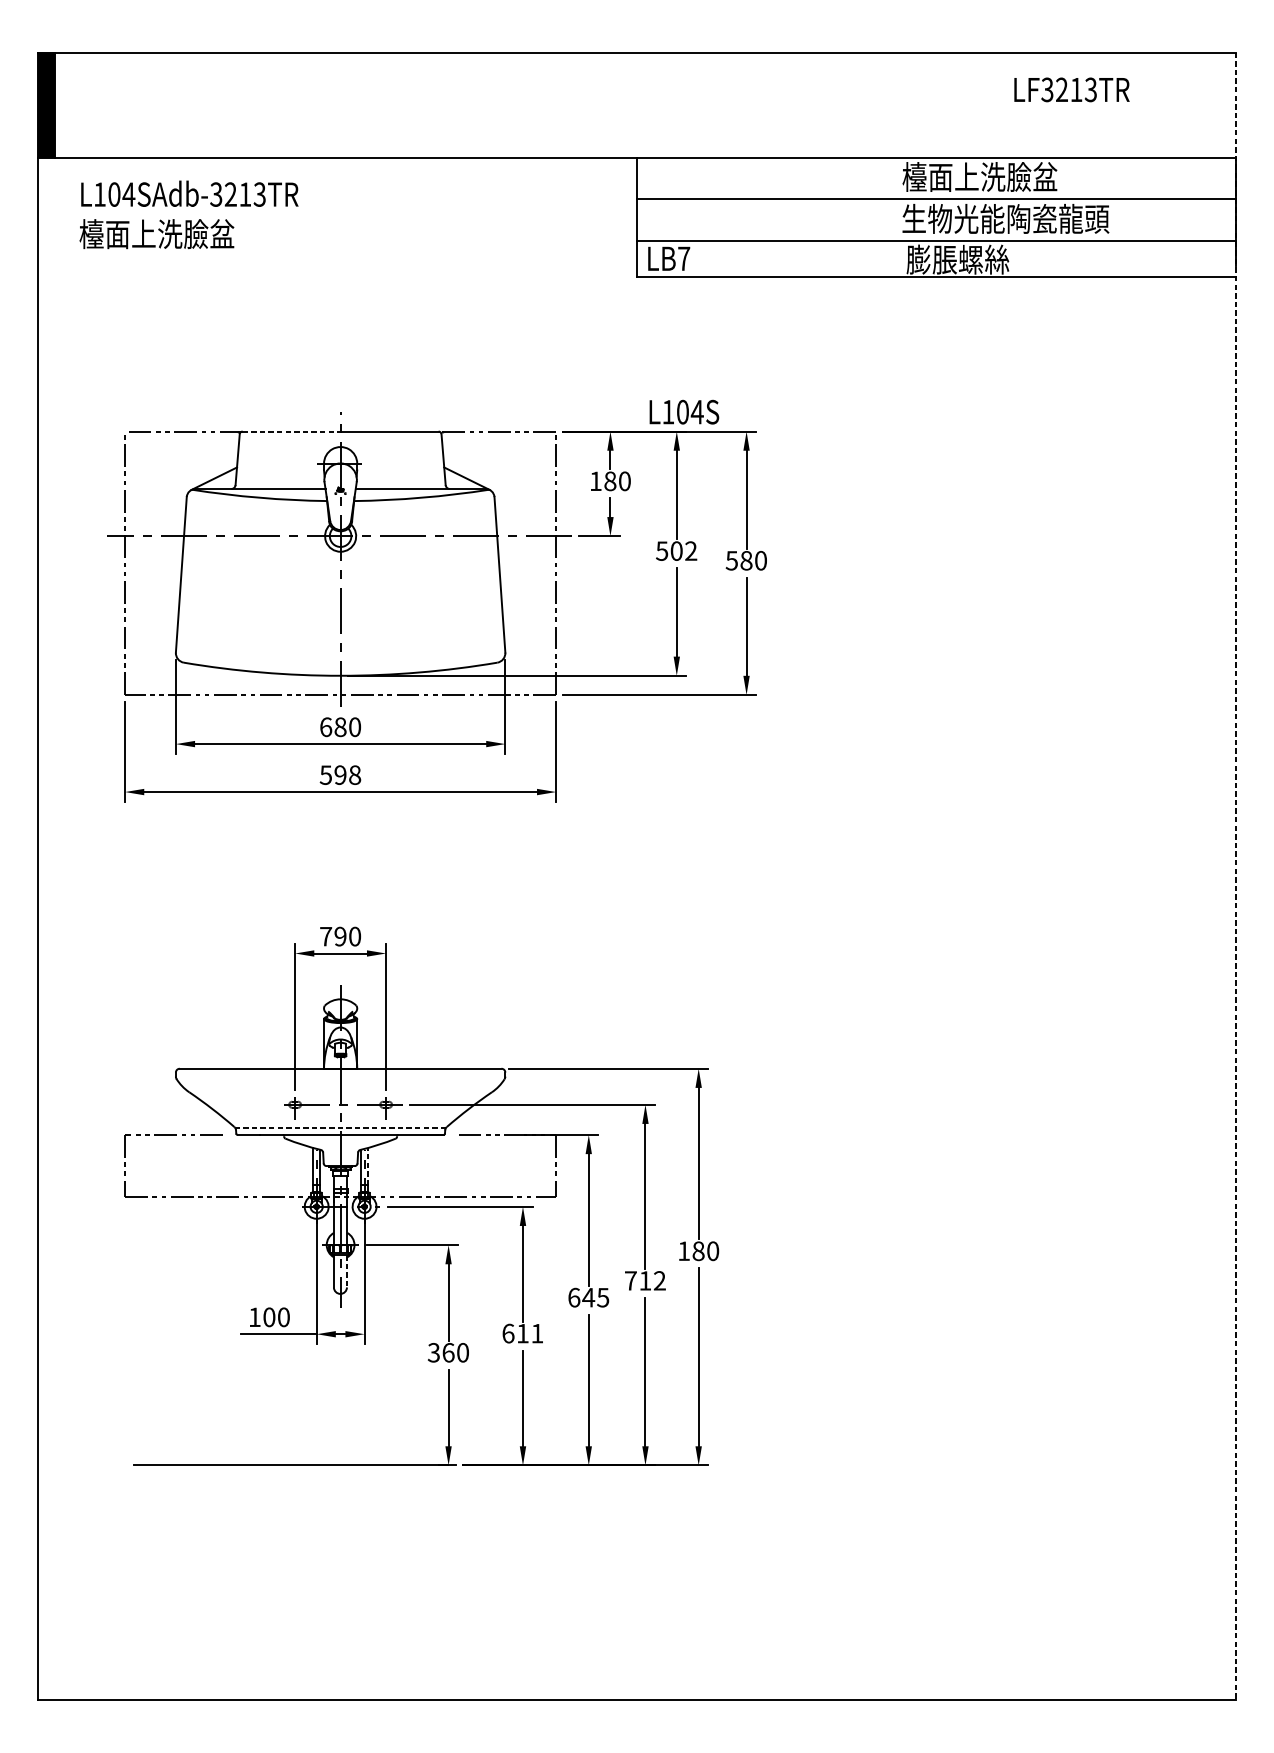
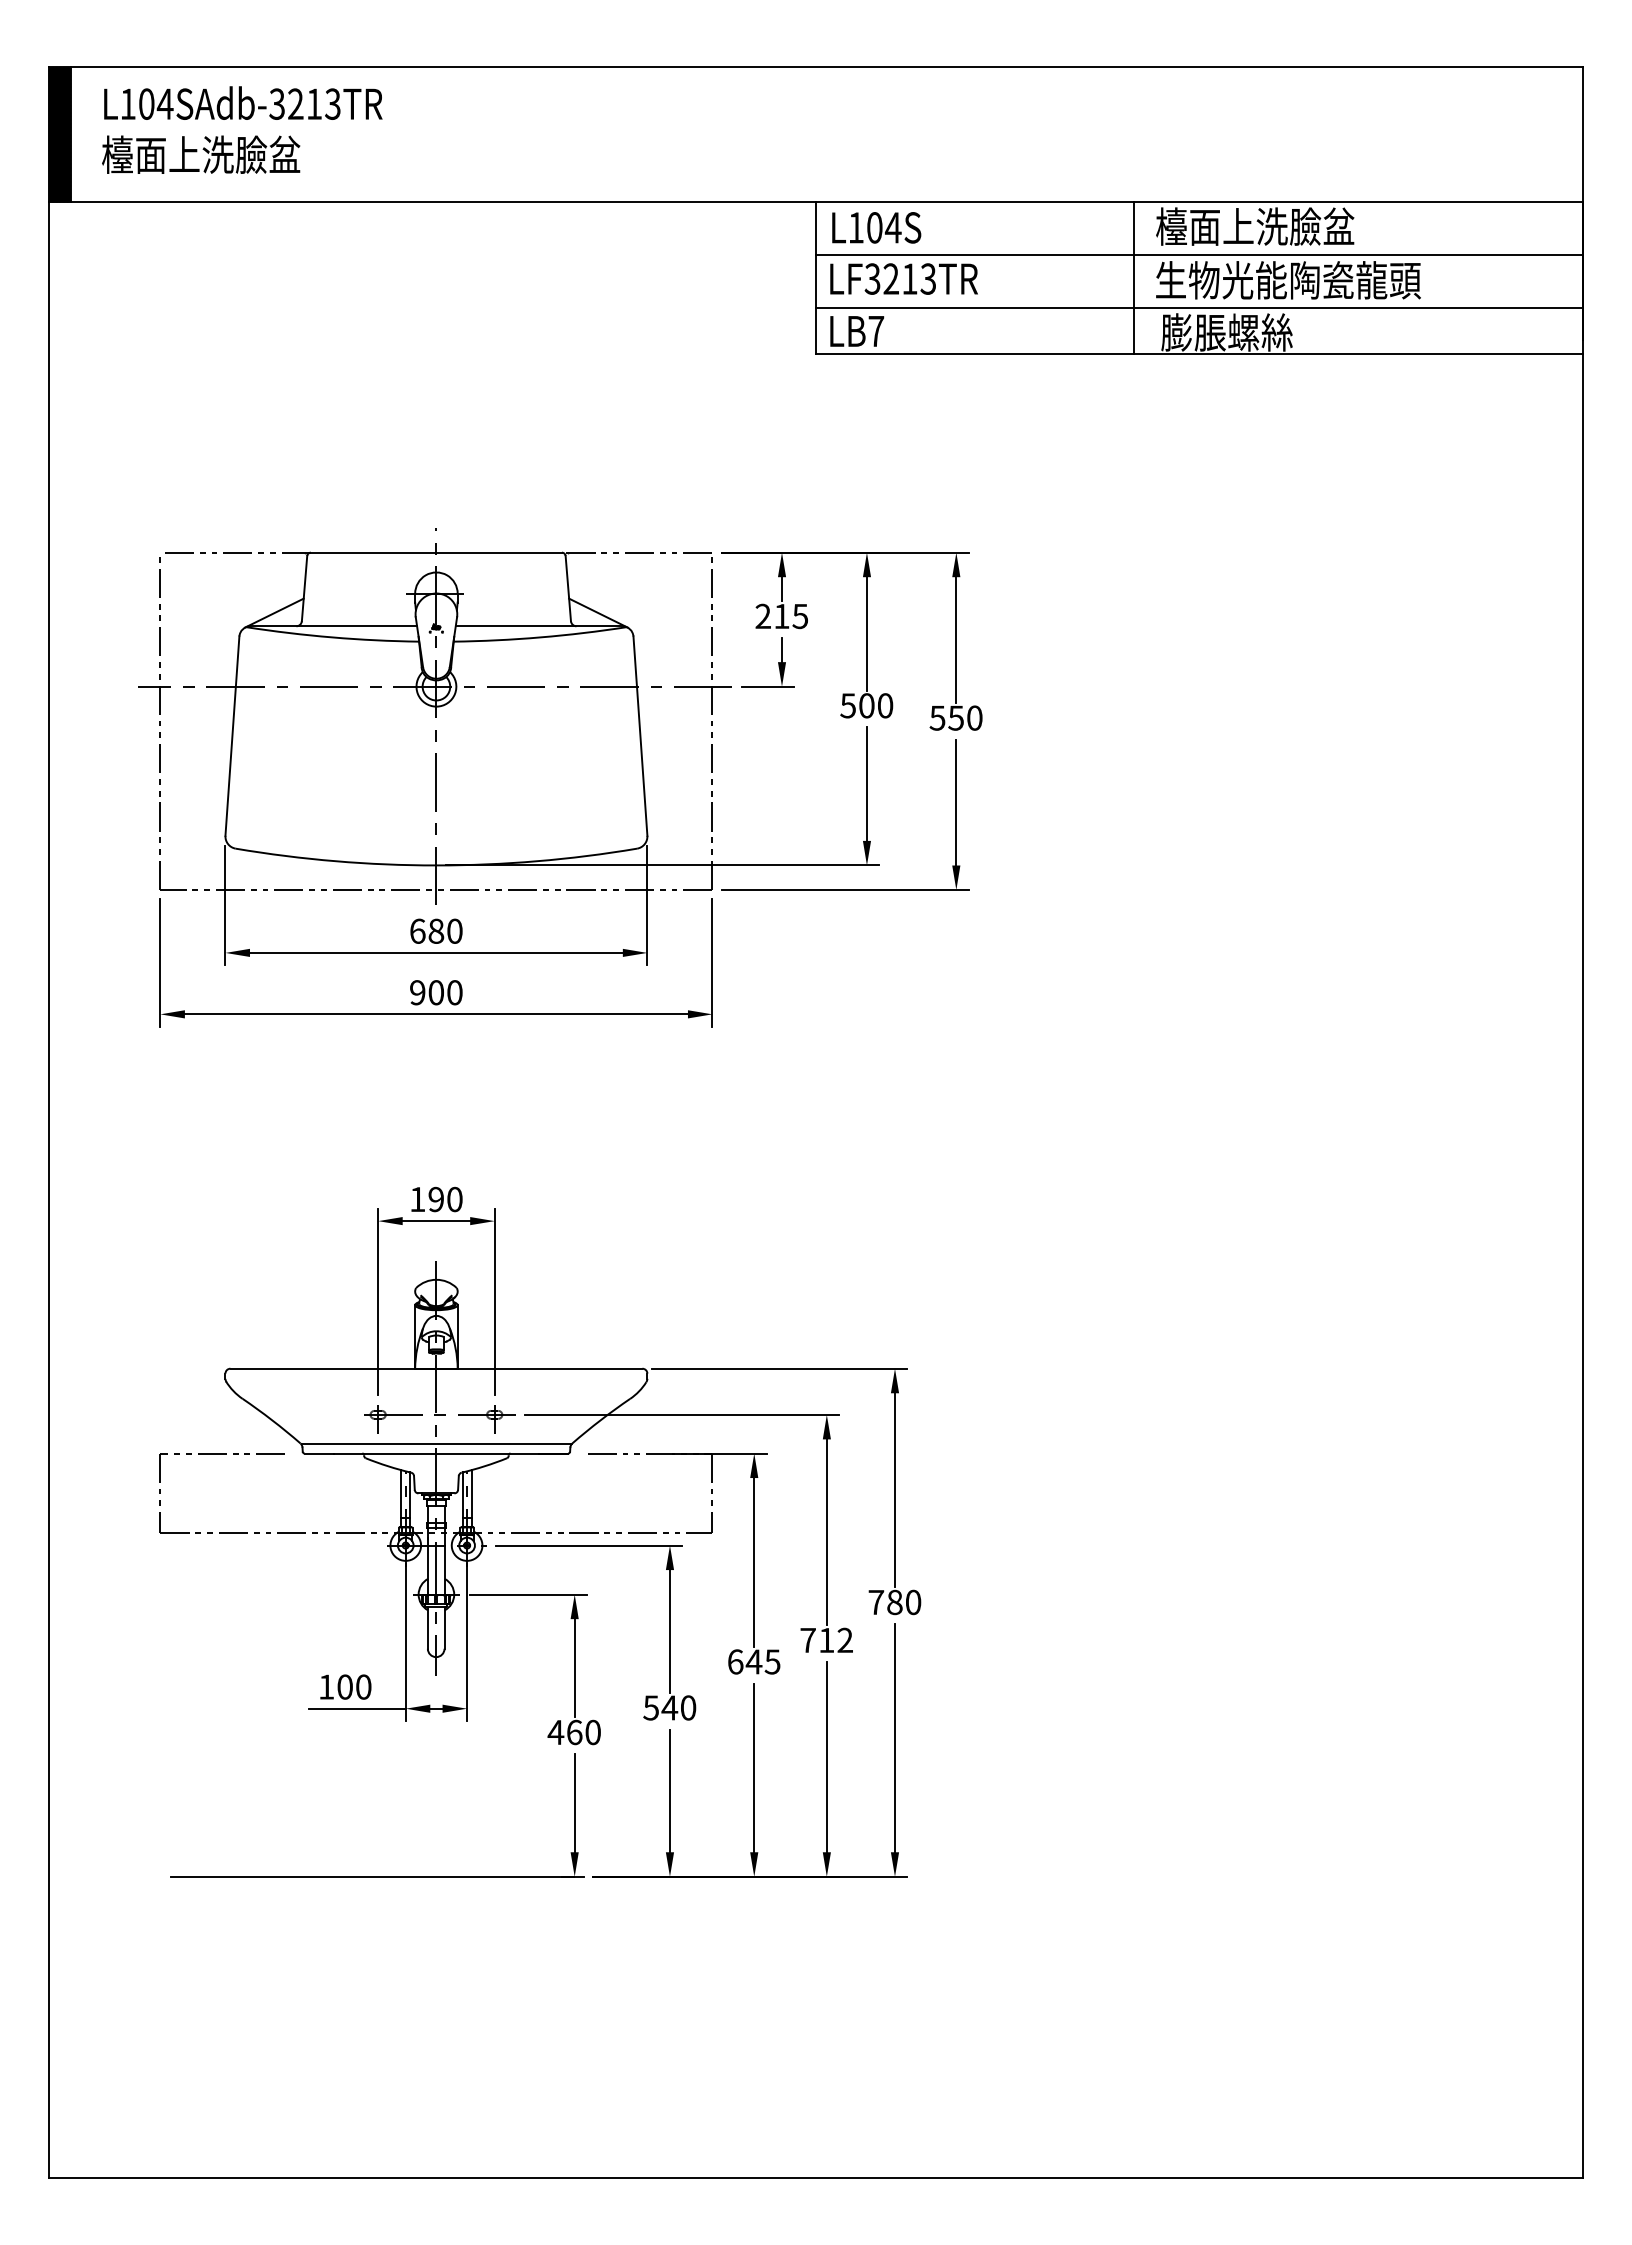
text: (1071, 89) -> (903, 278), moved
text: (189, 214) -> (242, 129), moved
line: (885, 217) -> (1134, 278), added
text: (684, 411) -> (876, 227), moved
line: (291, 431) -> (373, 552), dashed -> solid
text: (610, 481) -> (781, 616), 180 -> 215
text: (691, 550) -> (885, 705), 502 -> 500
text: (745, 560) -> (955, 717), 580 -> 550
text: (339, 774) -> (435, 992), 598 -> 900
line: (1235, 876) -> (1582, 1122), dashed -> solid
text: (325, 936) -> (417, 1199), 790 -> 190
line: (340, 1127) -> (436, 1444), dashed -> solid
line: (368, 1166) -> (471, 1494), dashed -> solid
text: (684, 1251) -> (876, 1602), 180 -> 780
line: (346, 1271) -> (444, 1628), dashed -> solid
text: (522, 1333) -> (669, 1707), 611 -> 540
text: (433, 1352) -> (555, 1732), 360 -> 460

